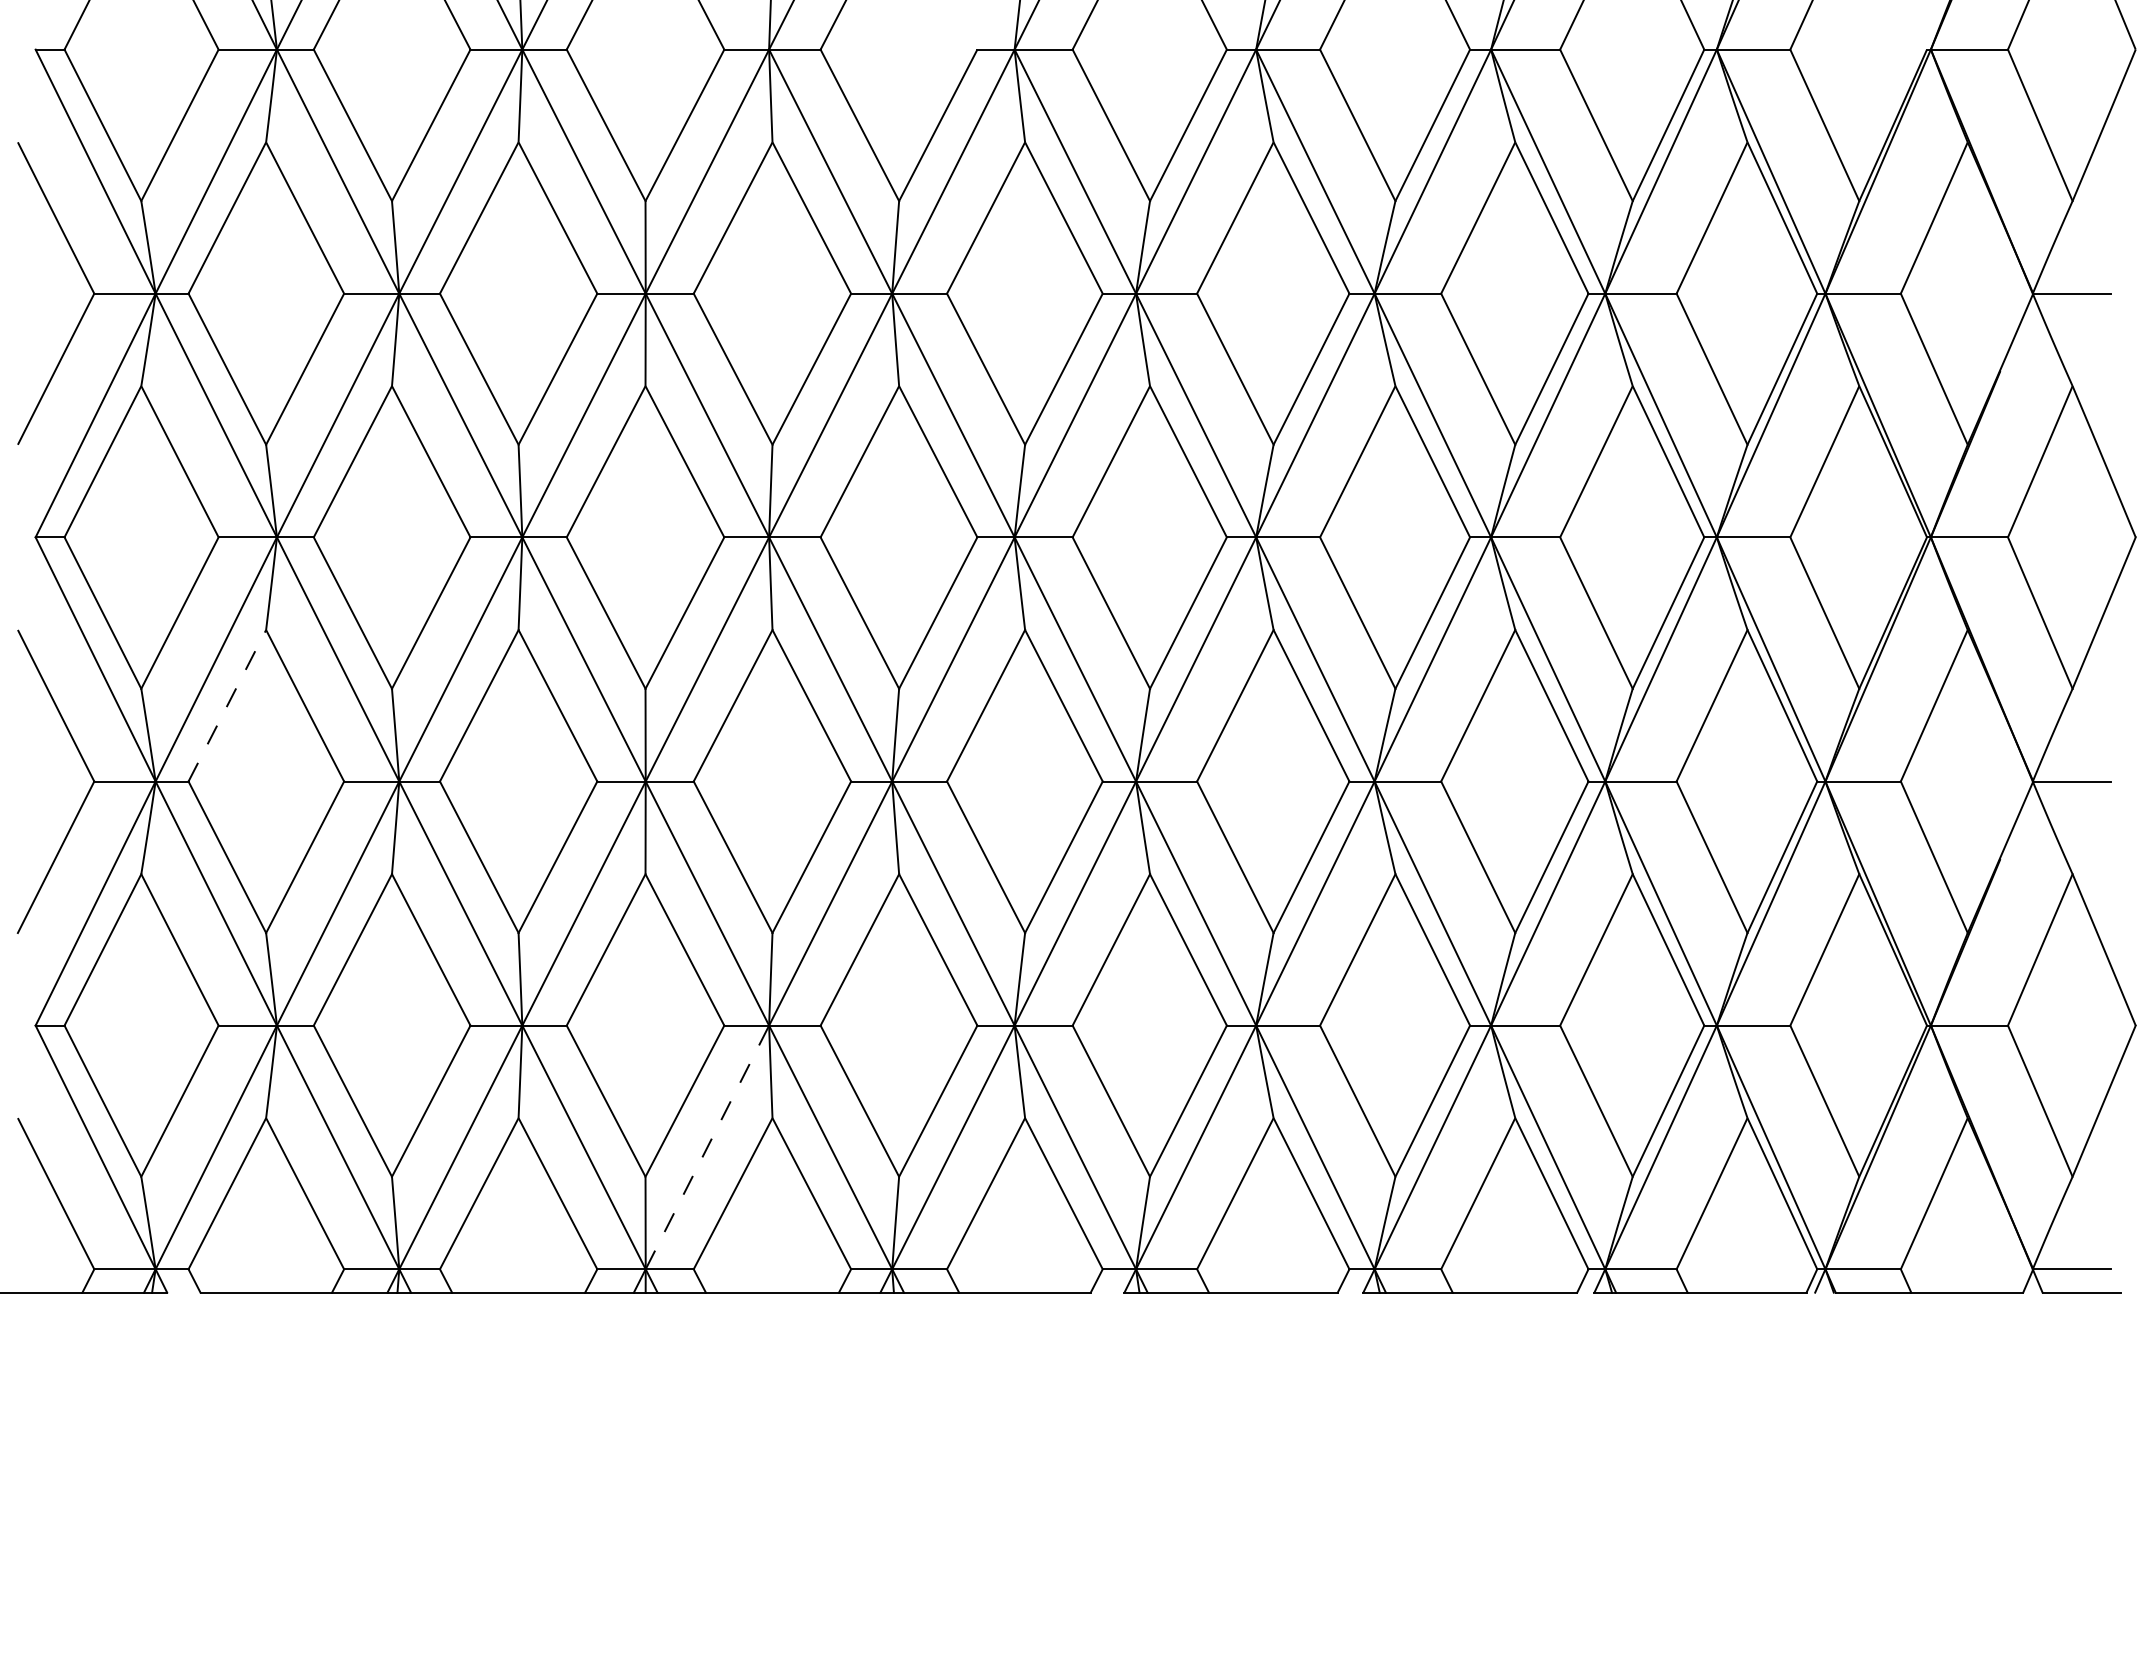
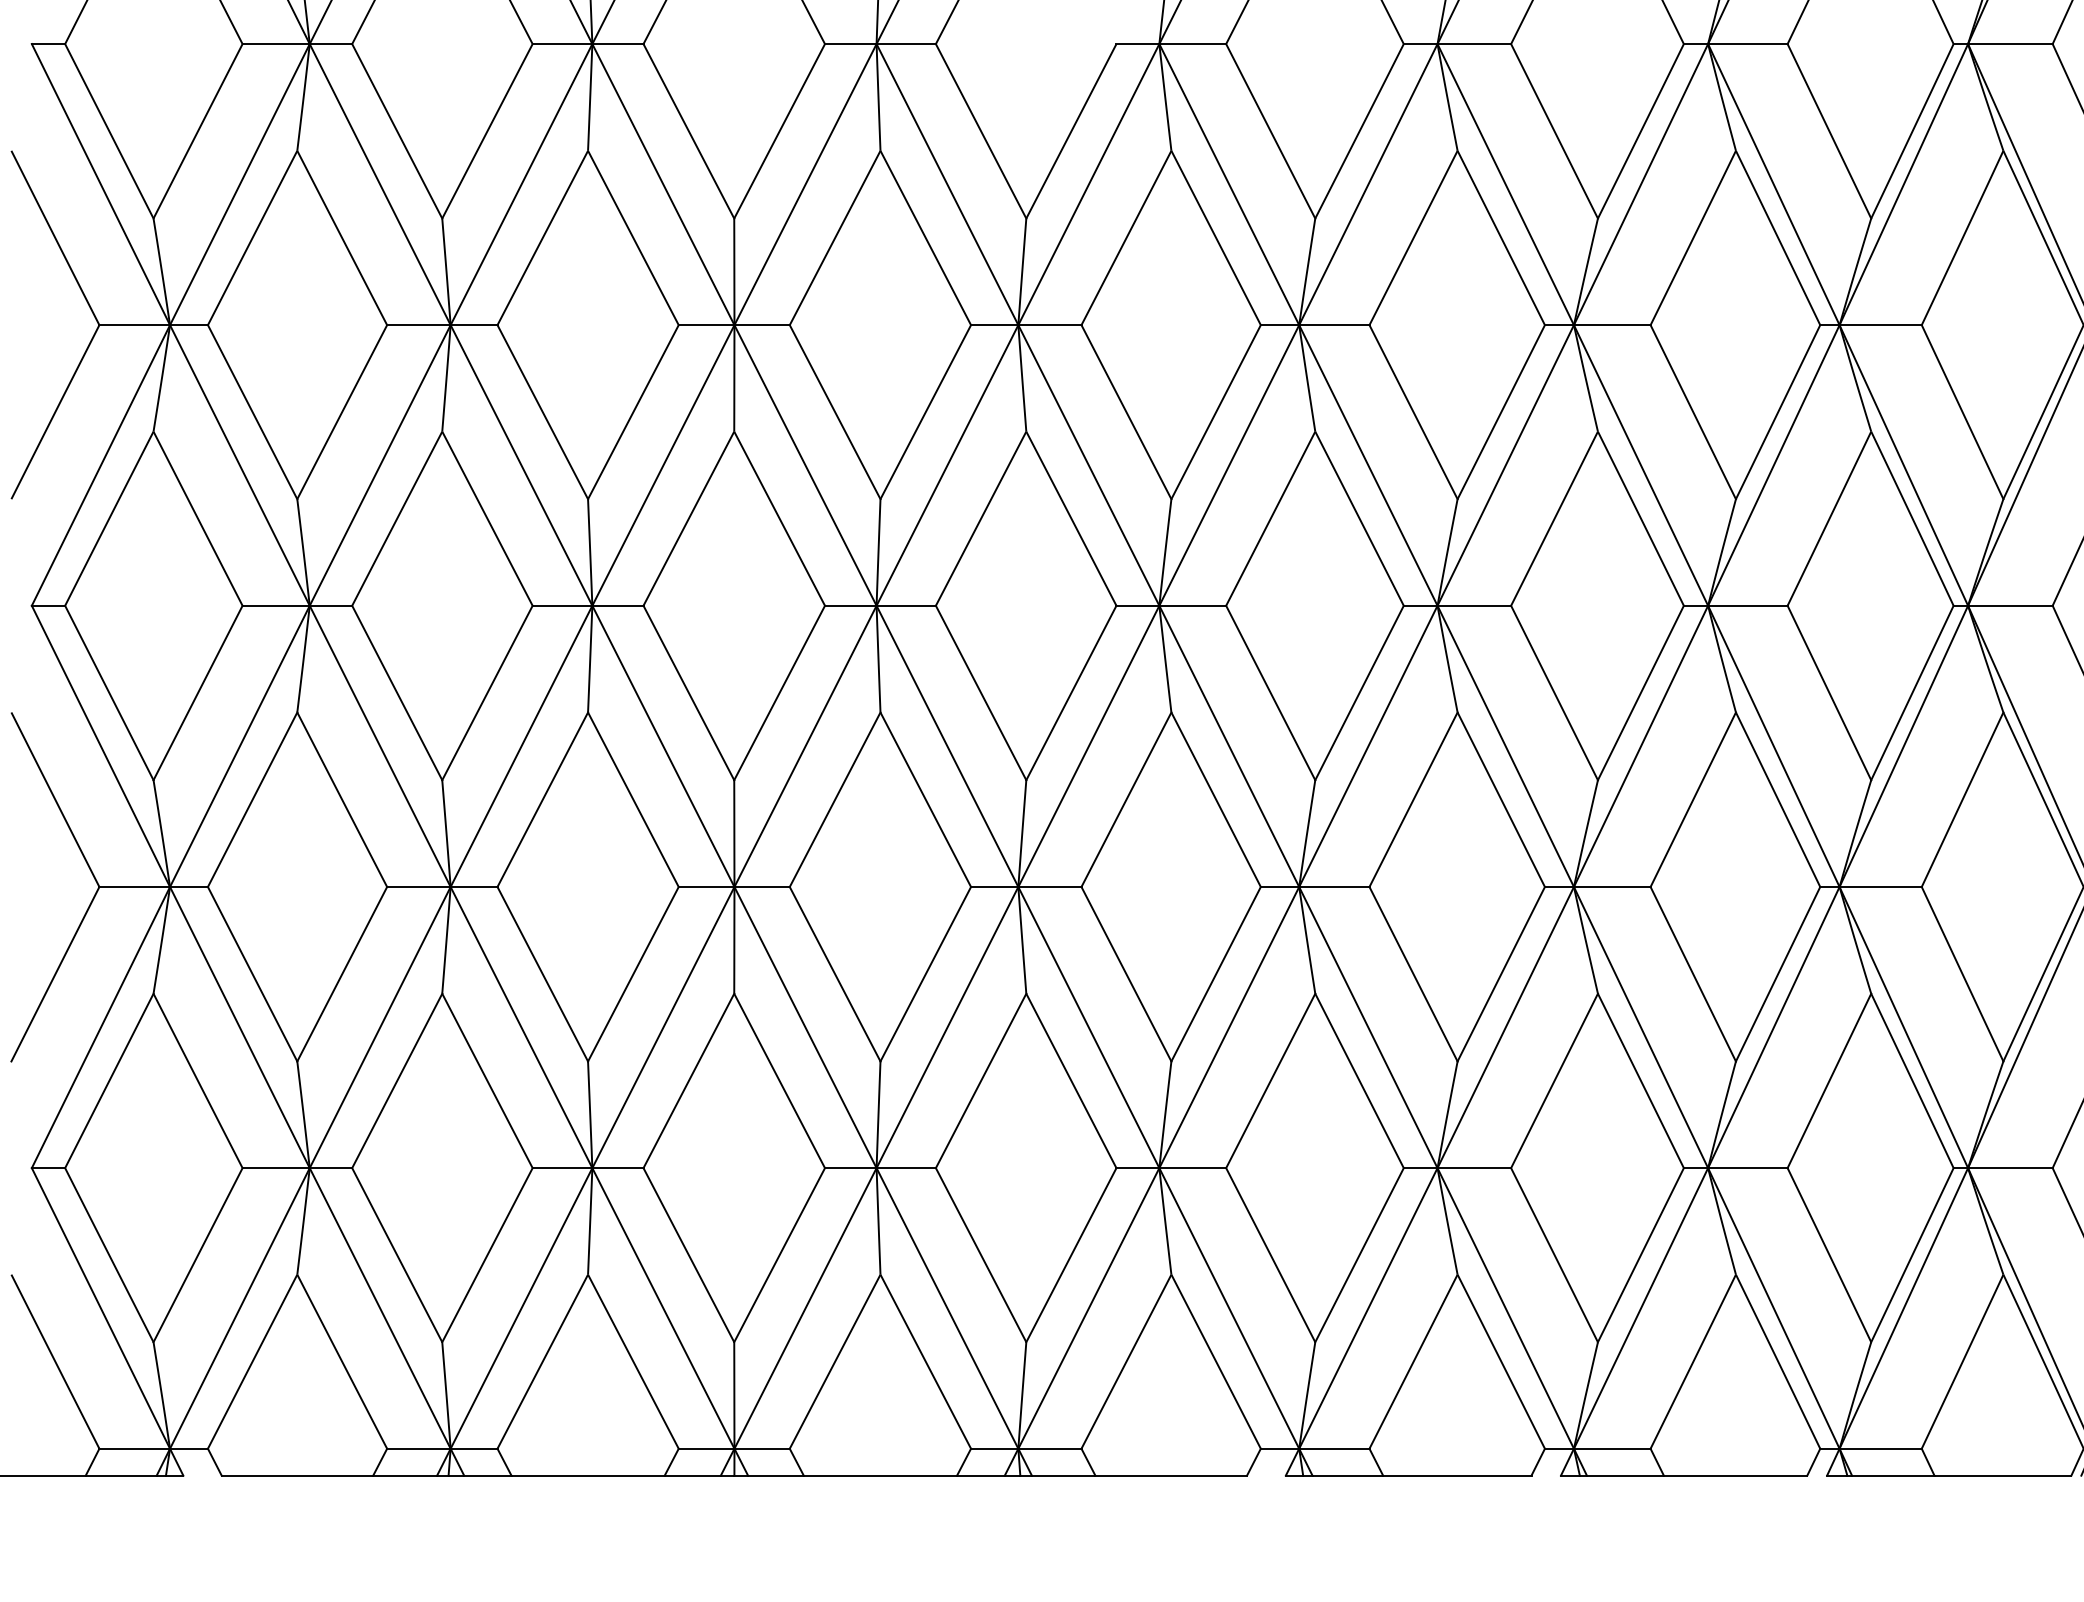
line: (227, 705) -> (252, 799), dashed -> solid
line: (707, 1147) -> (805, 1308), dashed -> solid

